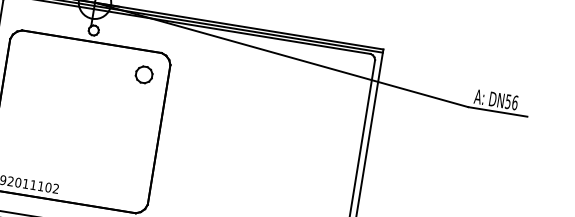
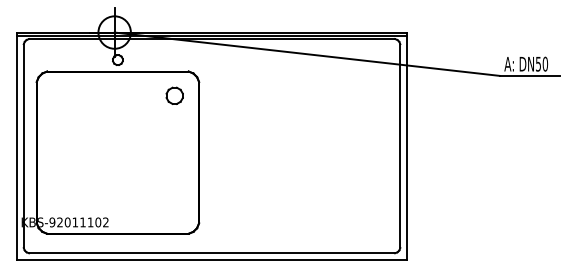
text: (515, 102) -> (545, 63), DN56 -> DN50

